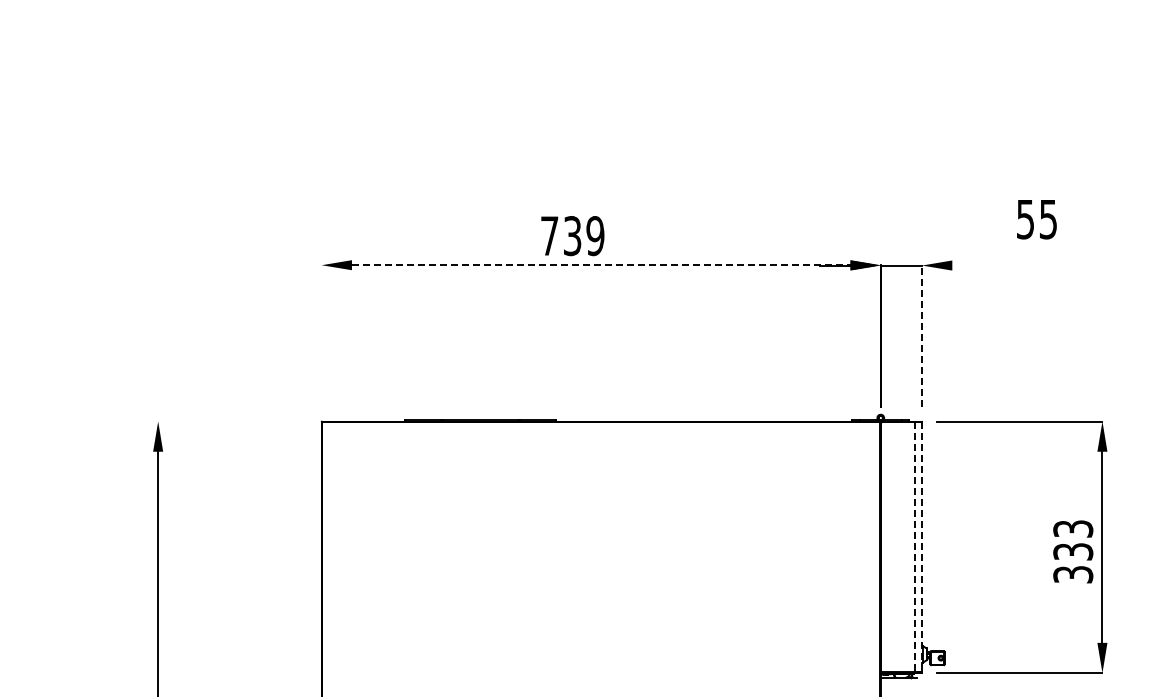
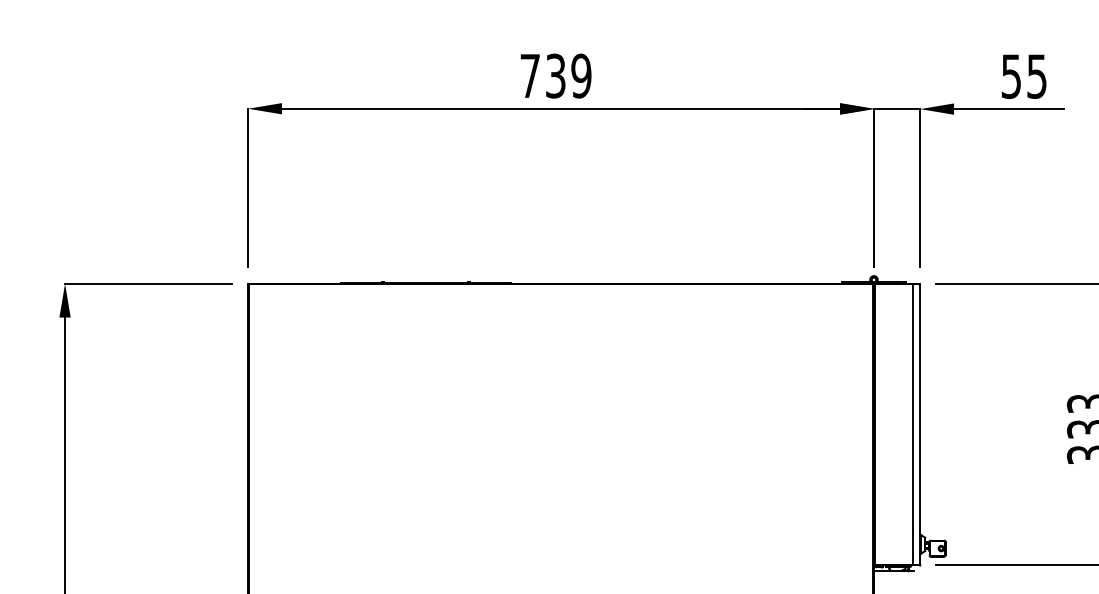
text: (1036, 219) -> (1023, 76), moved
text: (572, 236) -> (555, 76), moved
line: (601, 265) -> (561, 109), dashed -> solid
line: (1001, 265) -> (1009, 109), added
line: (321, 335) -> (247, 187), added
line: (922, 336) -> (920, 188), dashed -> solid
line: (232, 421) -> (148, 283), added
line: (915, 547) -> (912, 424), dashed -> solid
line: (922, 547) -> (920, 424), dashed -> solid

